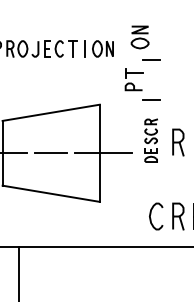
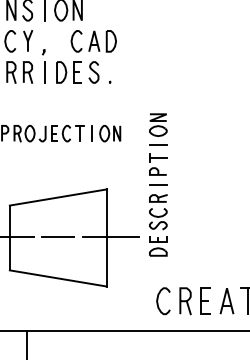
part: (140, 36) -> (158, 124), moved
part: (134, 79) -> (158, 164), moved
part: (151, 140) -> (158, 225), size x1.43
part: (178, 142) -> (185, 227), removed

